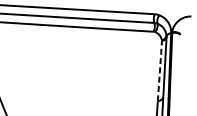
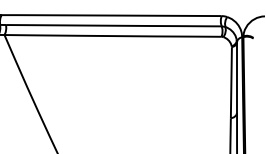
line: (160, 70) -> (231, 82), dashed -> solid

